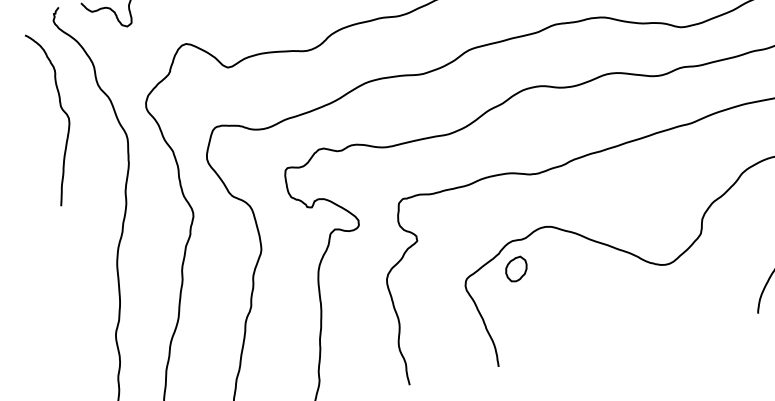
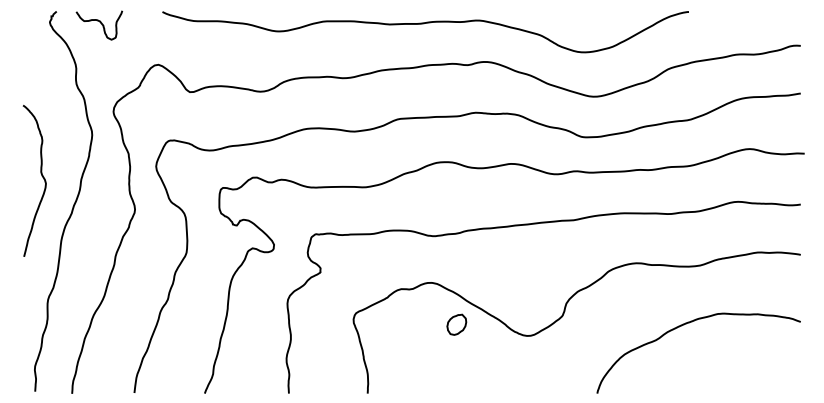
curve: (62, 111) -> (41, 176), moved
part: (516, 269) -> (456, 324), moved

